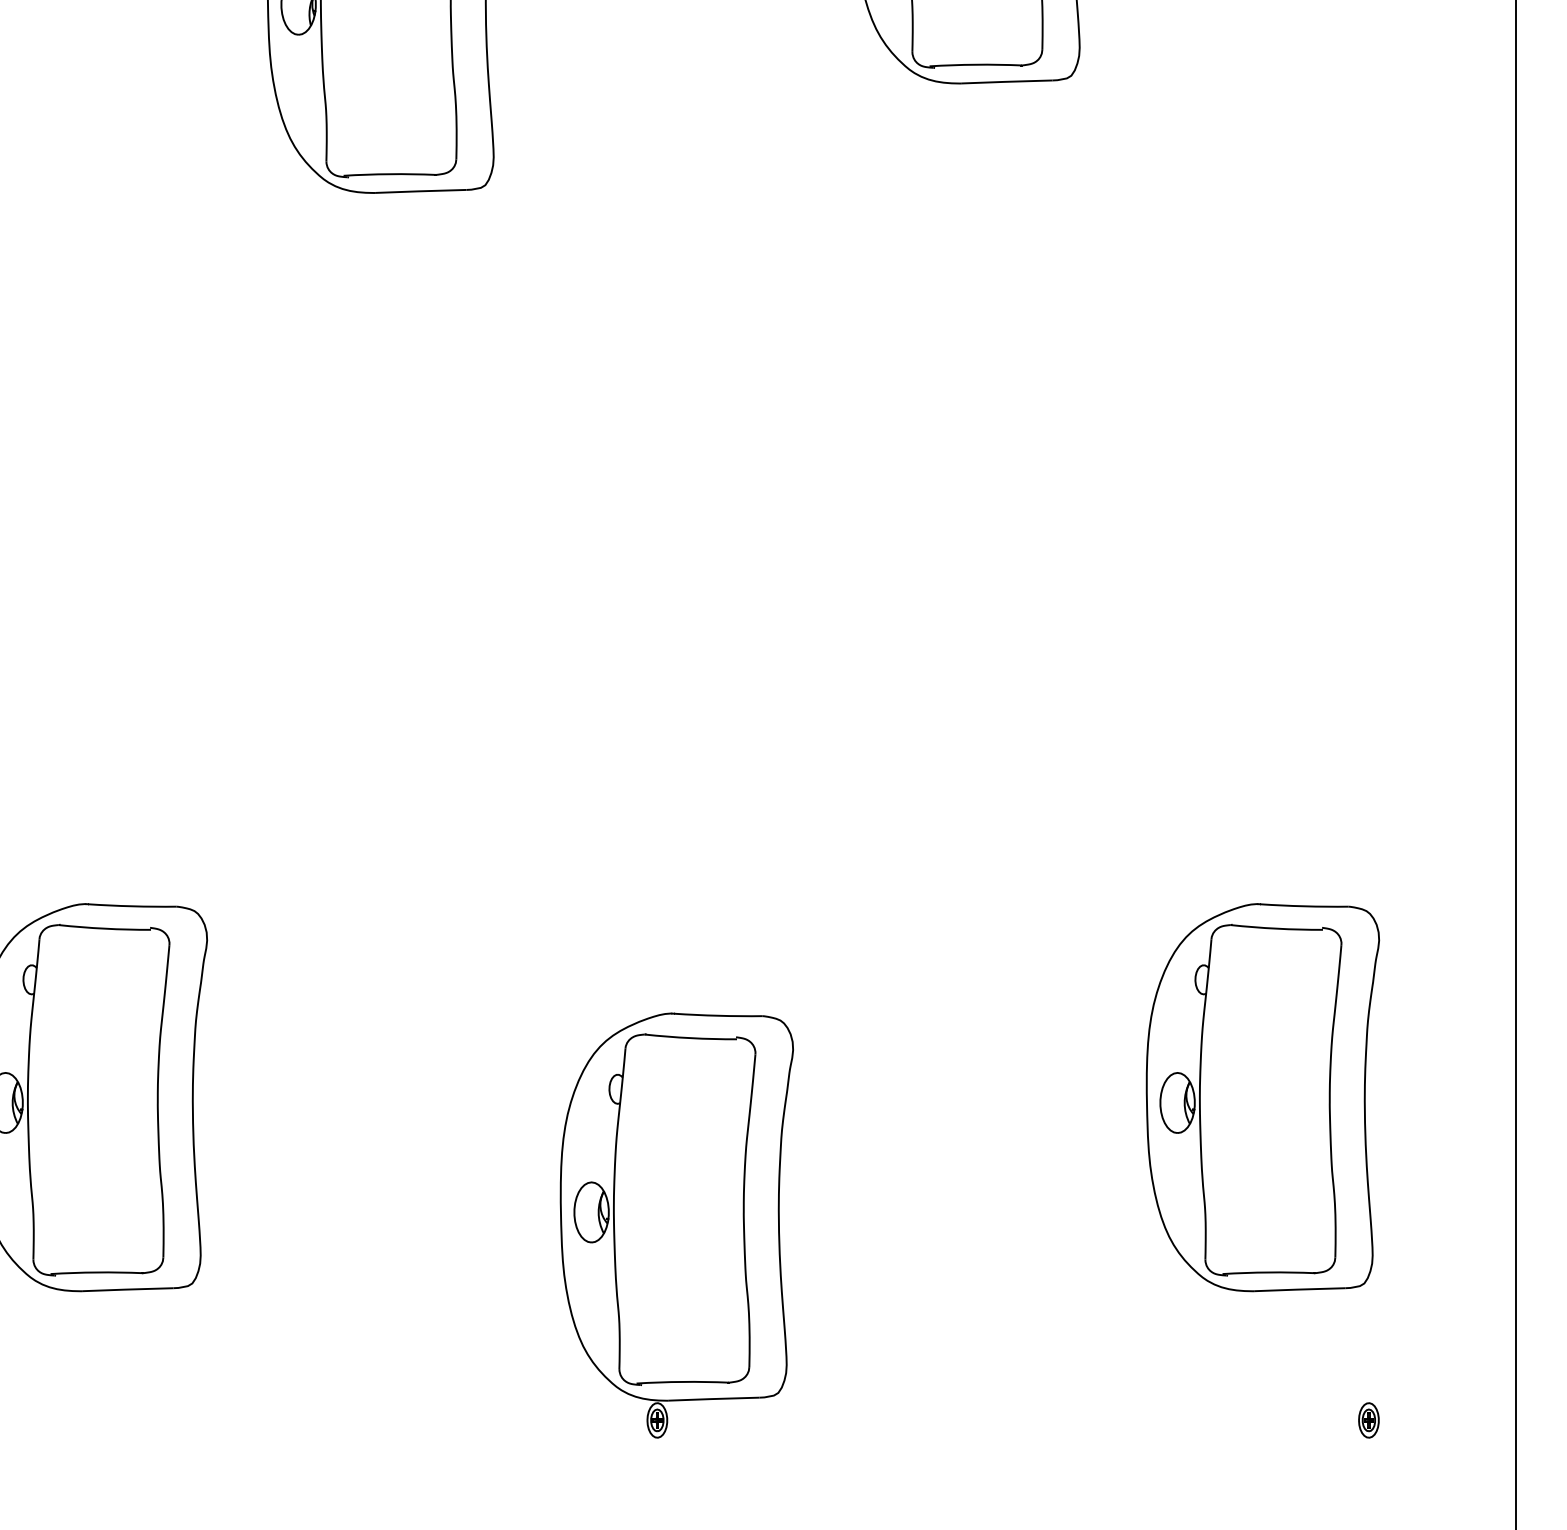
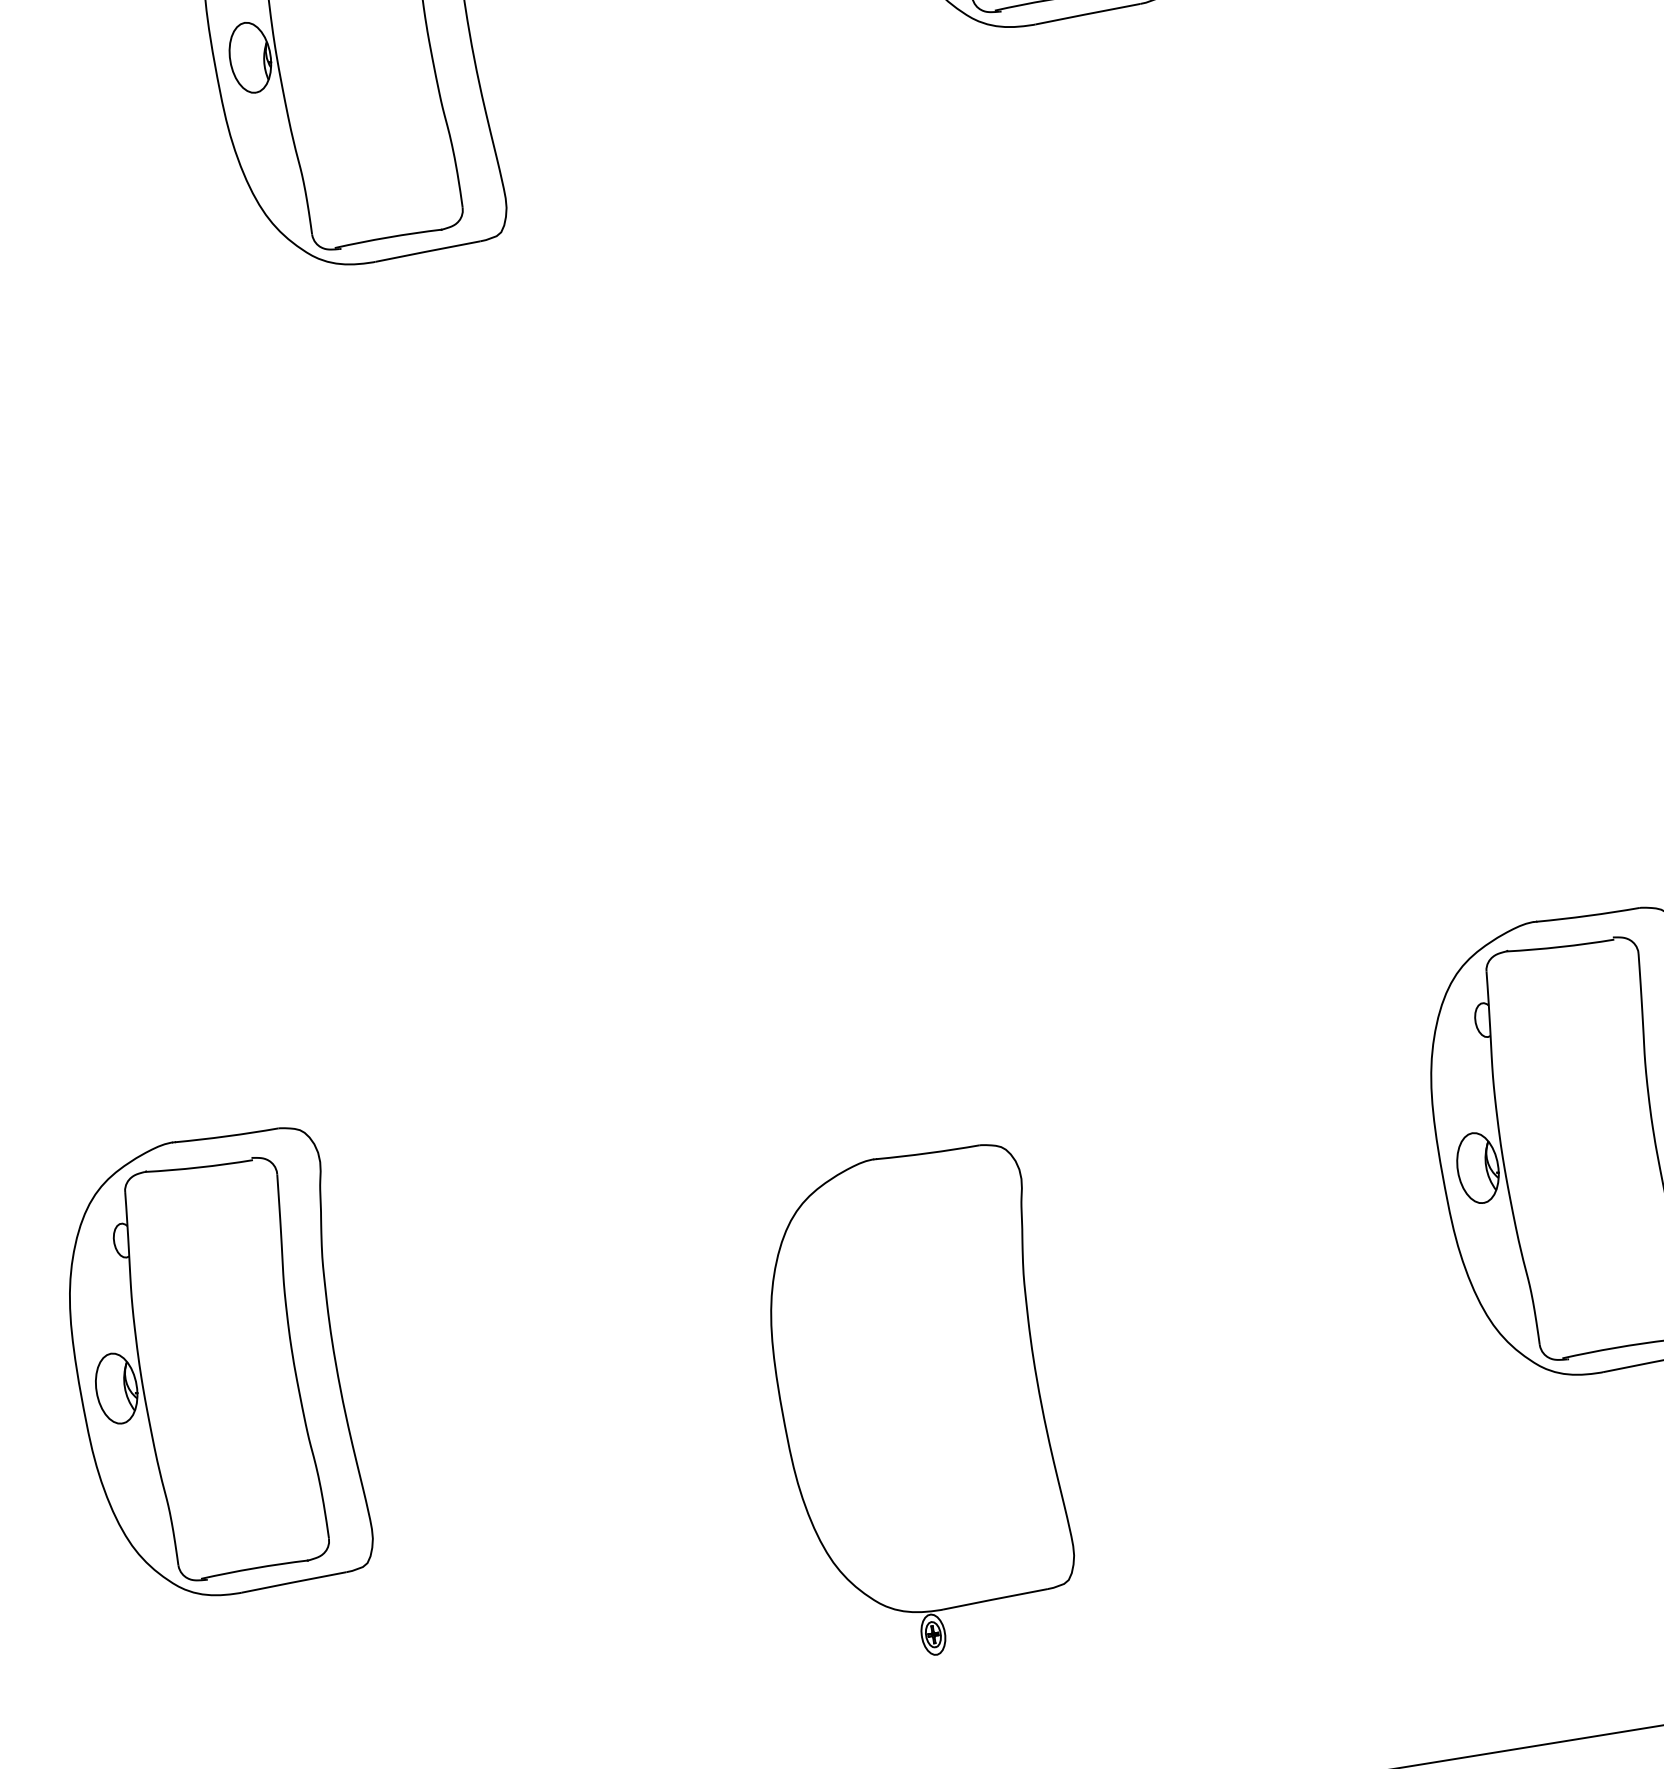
part: (664, 1209) -> (902, 1388), removed

